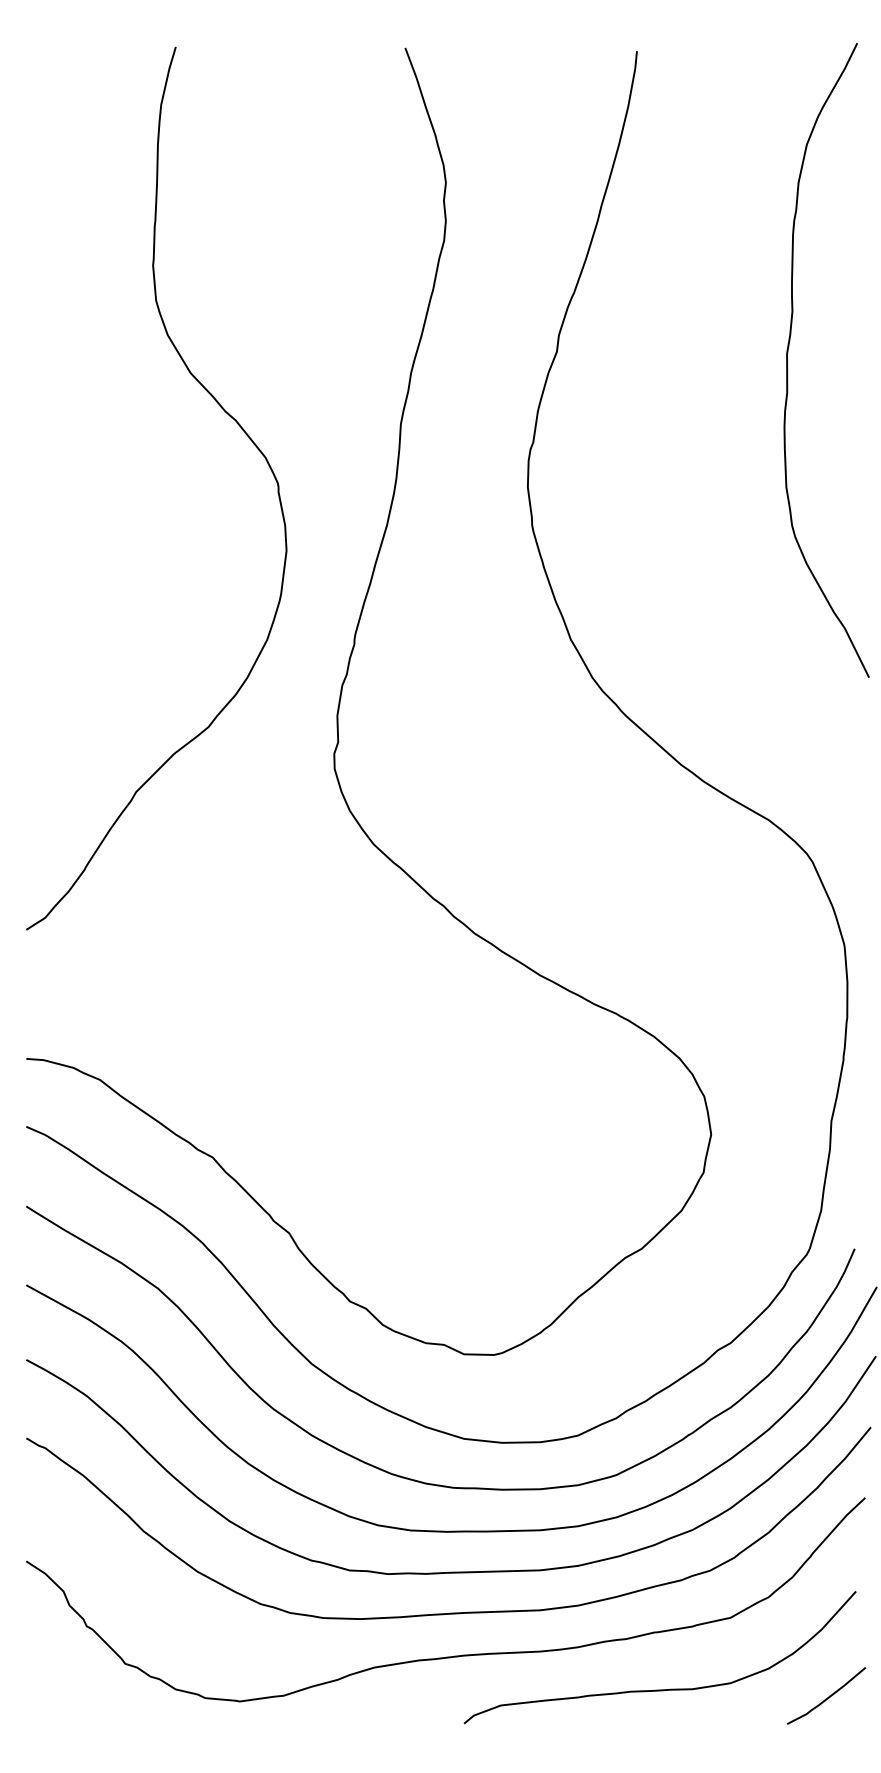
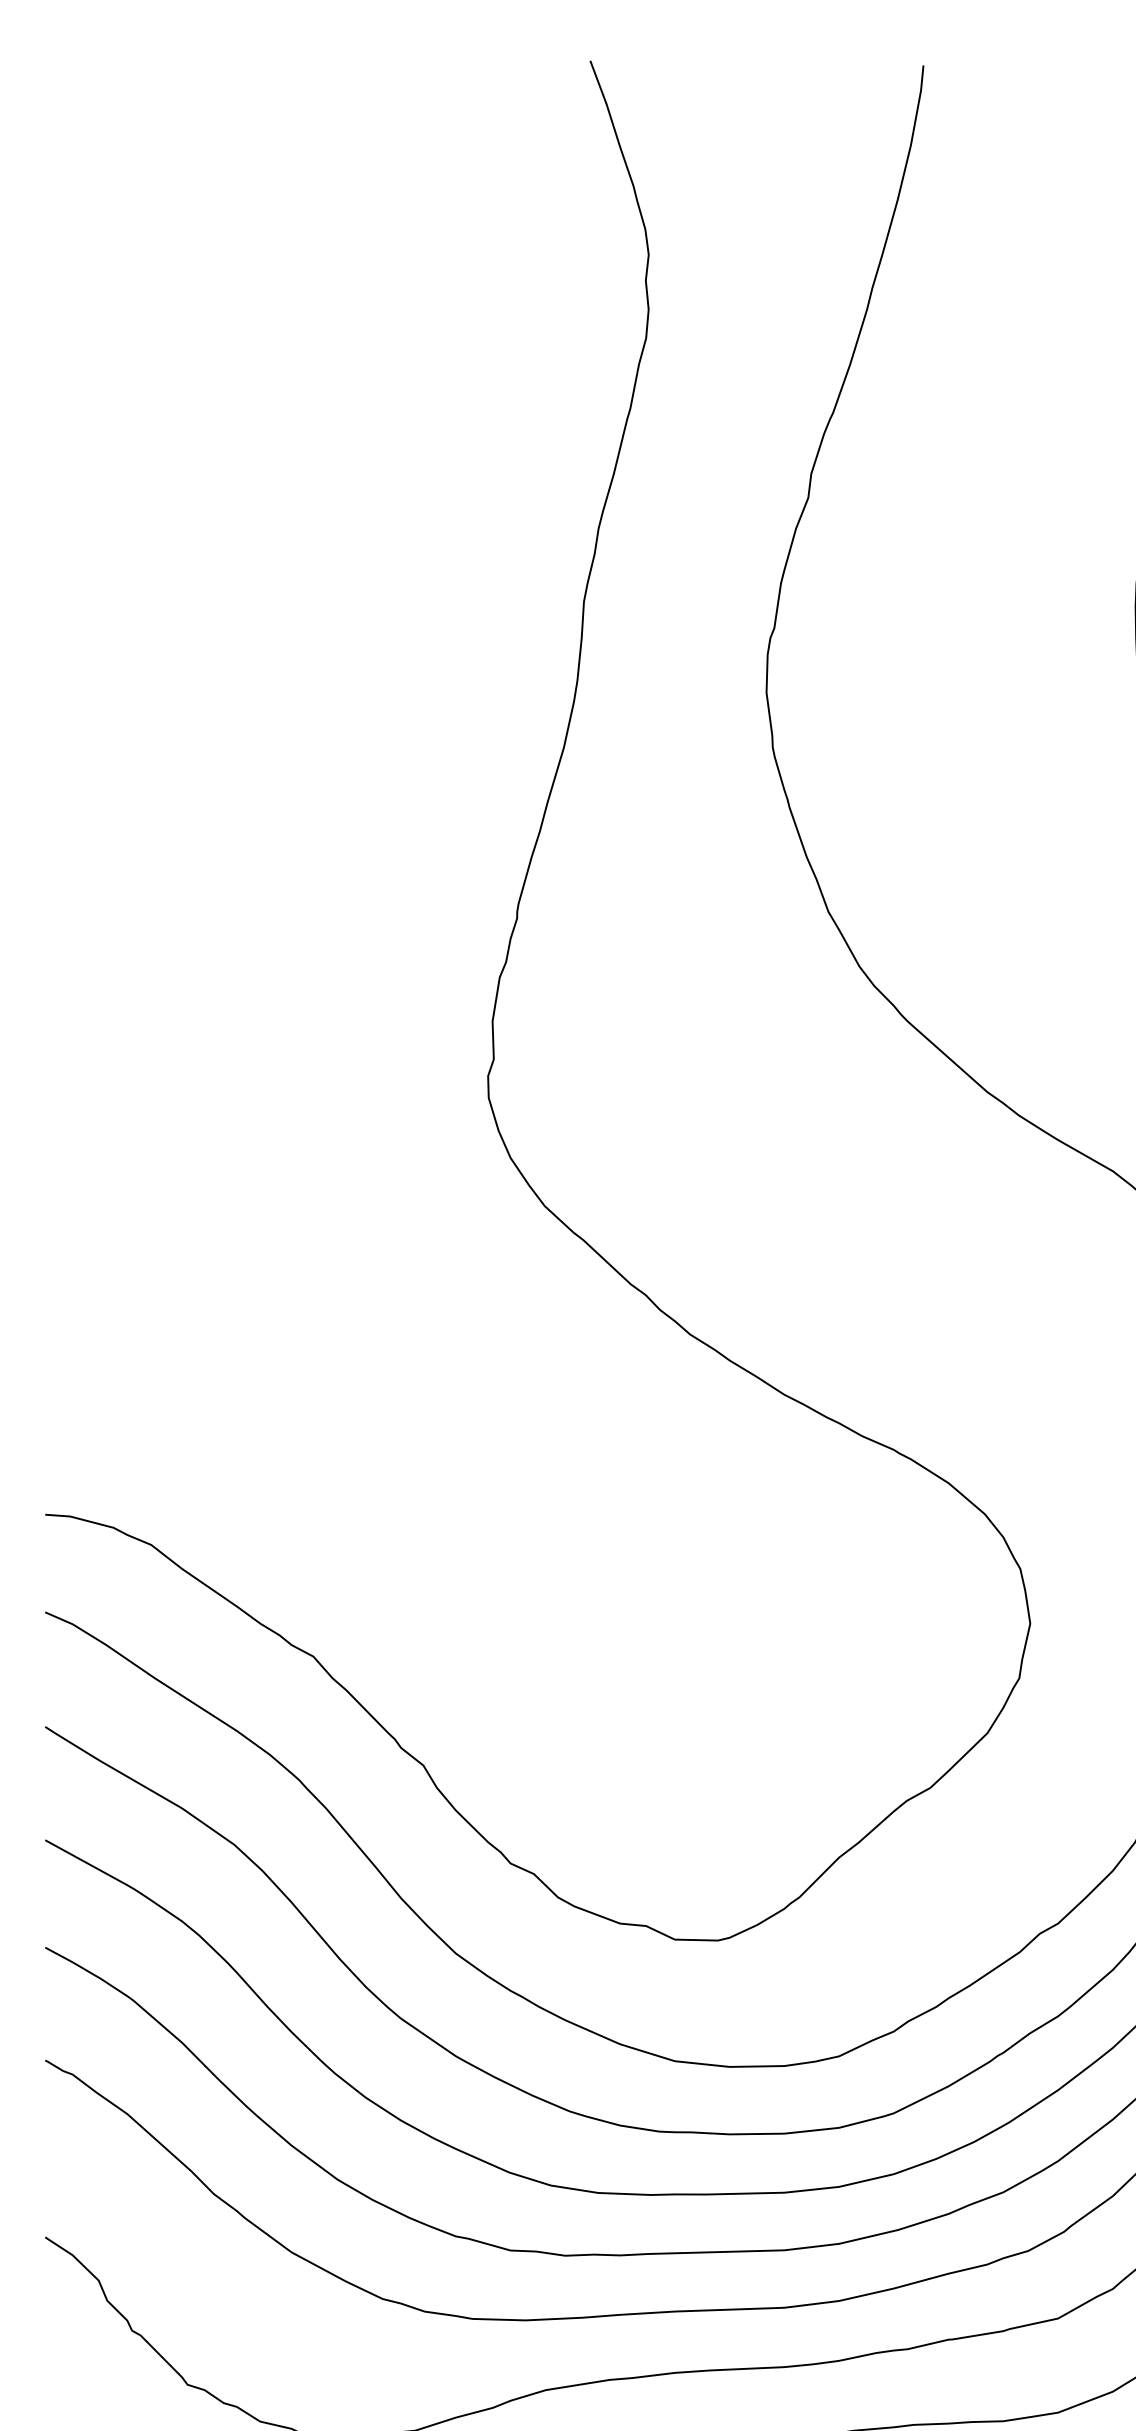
curve: (228, 415) -> (336, 589), removed

